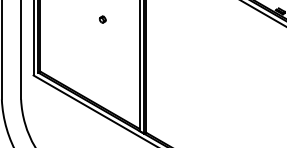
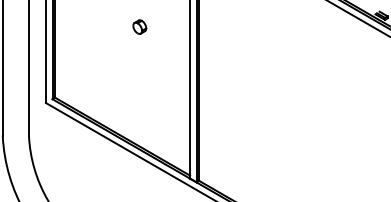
part: (103, 19) -> (140, 26), size x1.6

